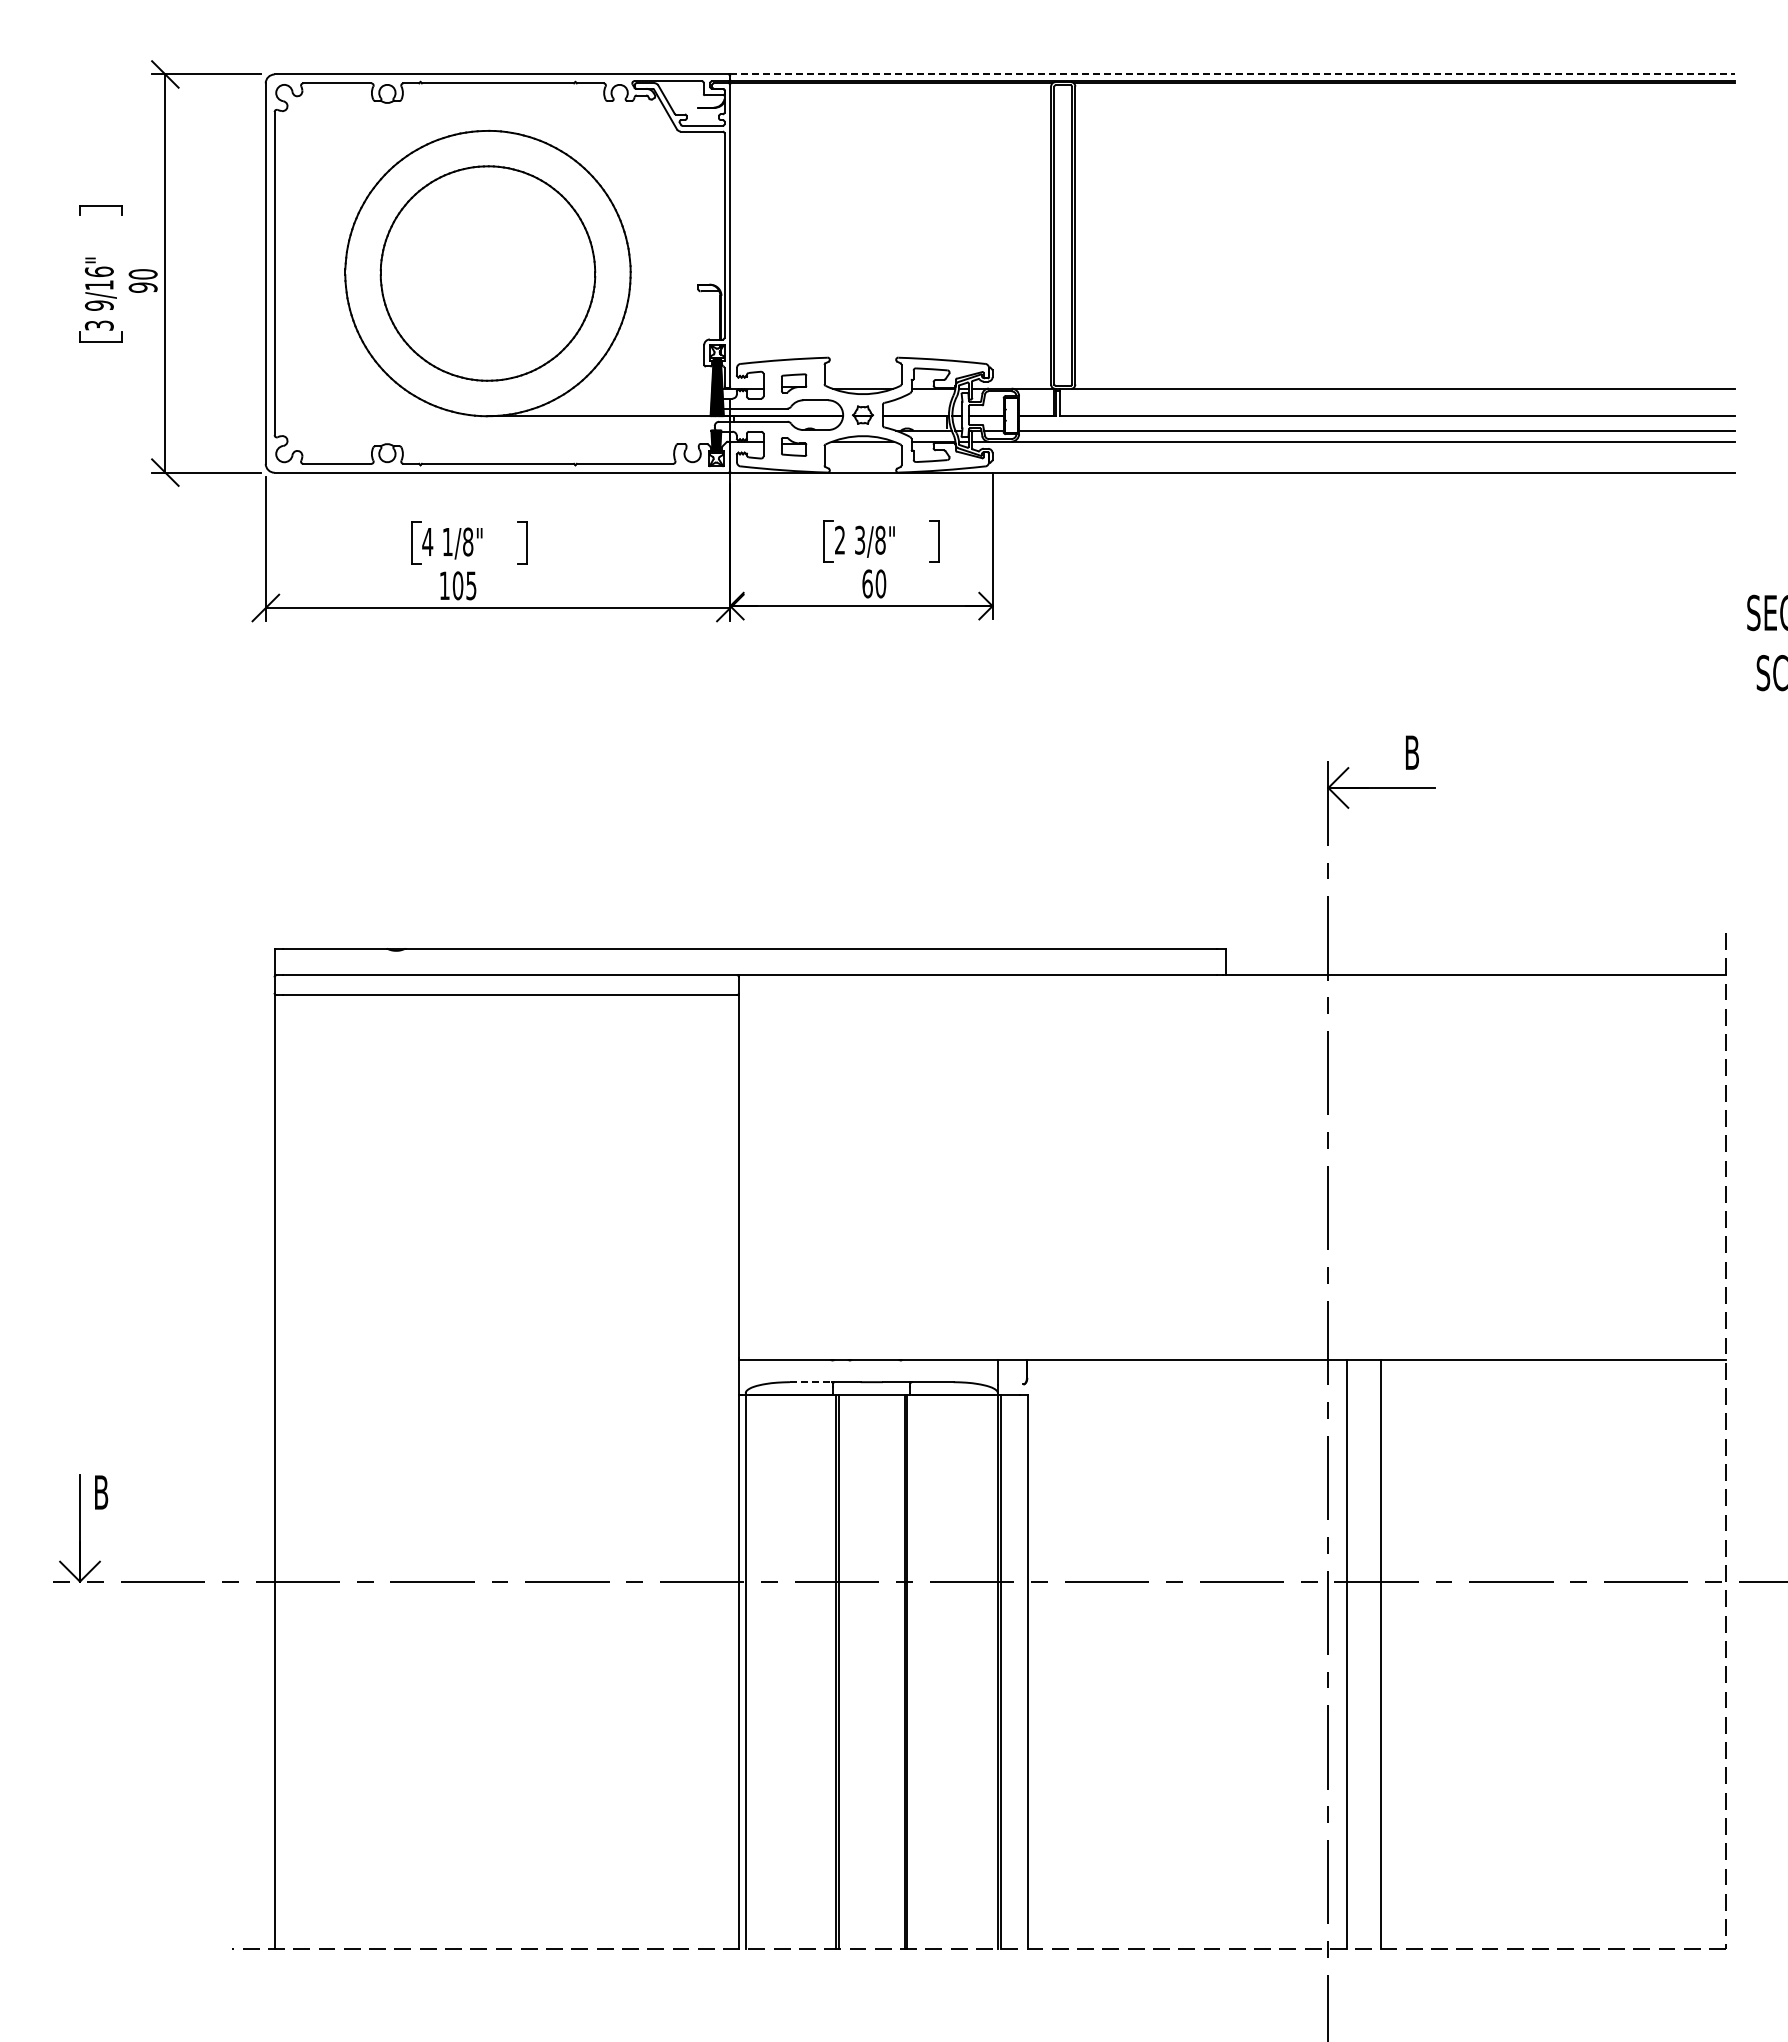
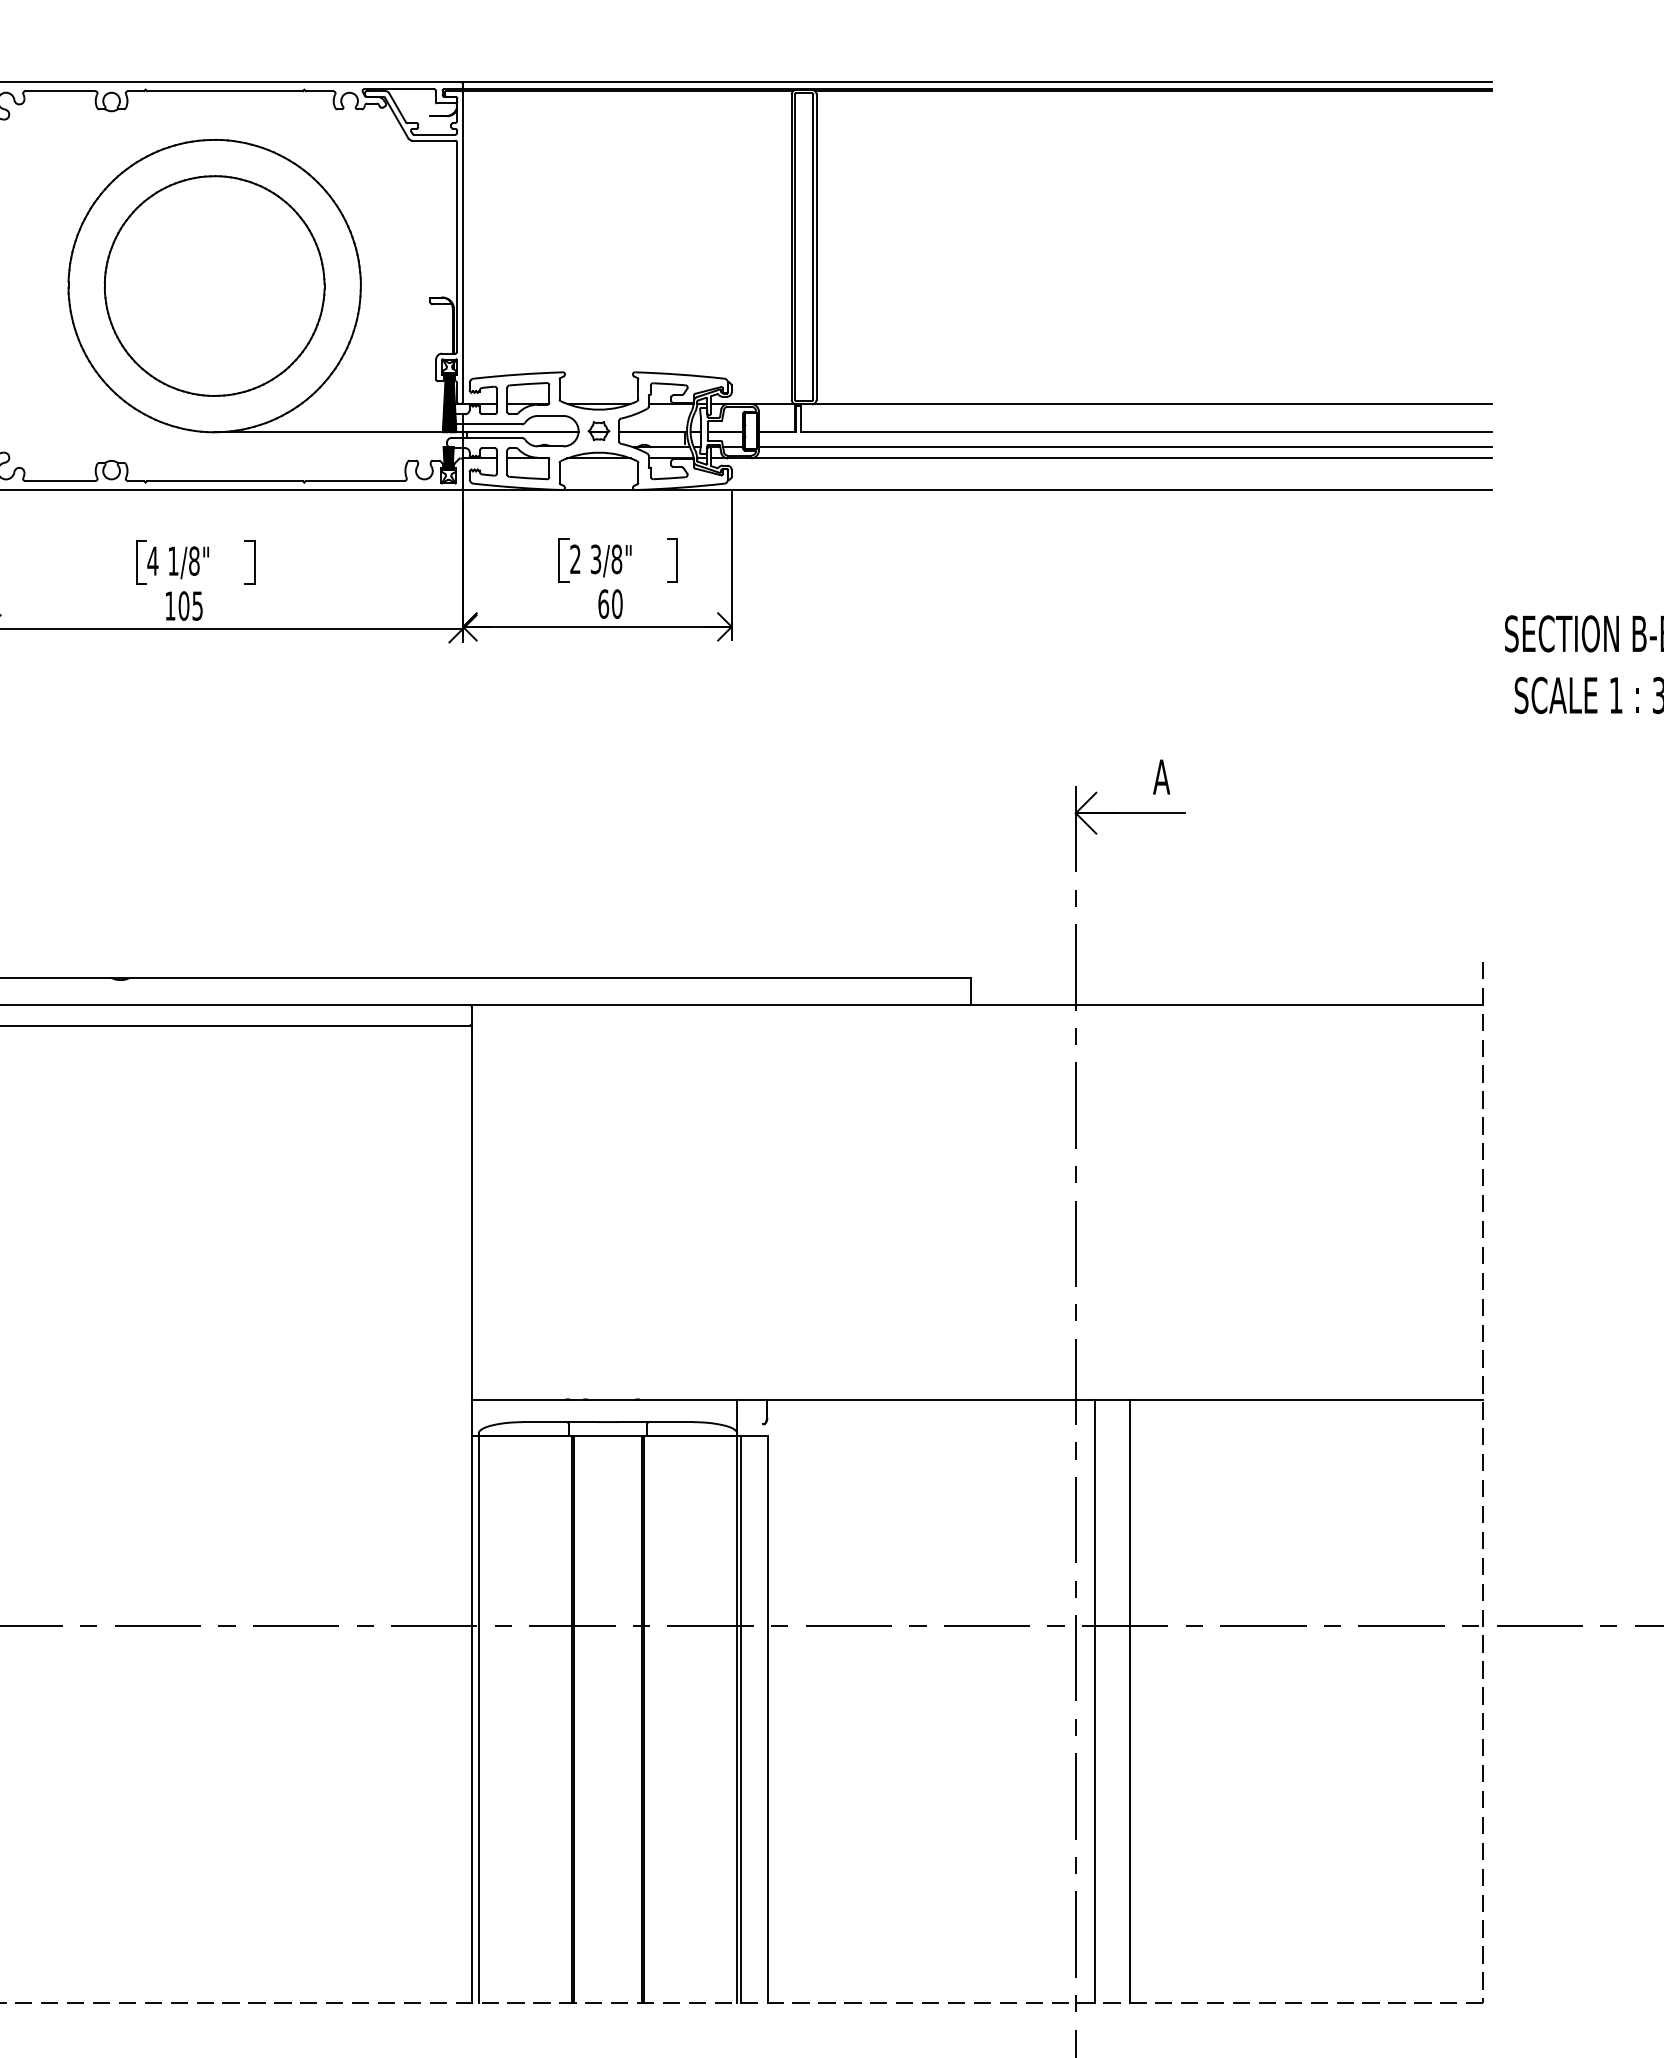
line: (1232, 74) -> (977, 82), dashed -> solid
part: (793, 383) -> (527, 398), size x1.67
part: (793, 446) -> (527, 463), size x1.67
text: (1411, 752) -> (1161, 776), B -> A
line: (810, 1382) -> (545, 1422), dashed -> solid

